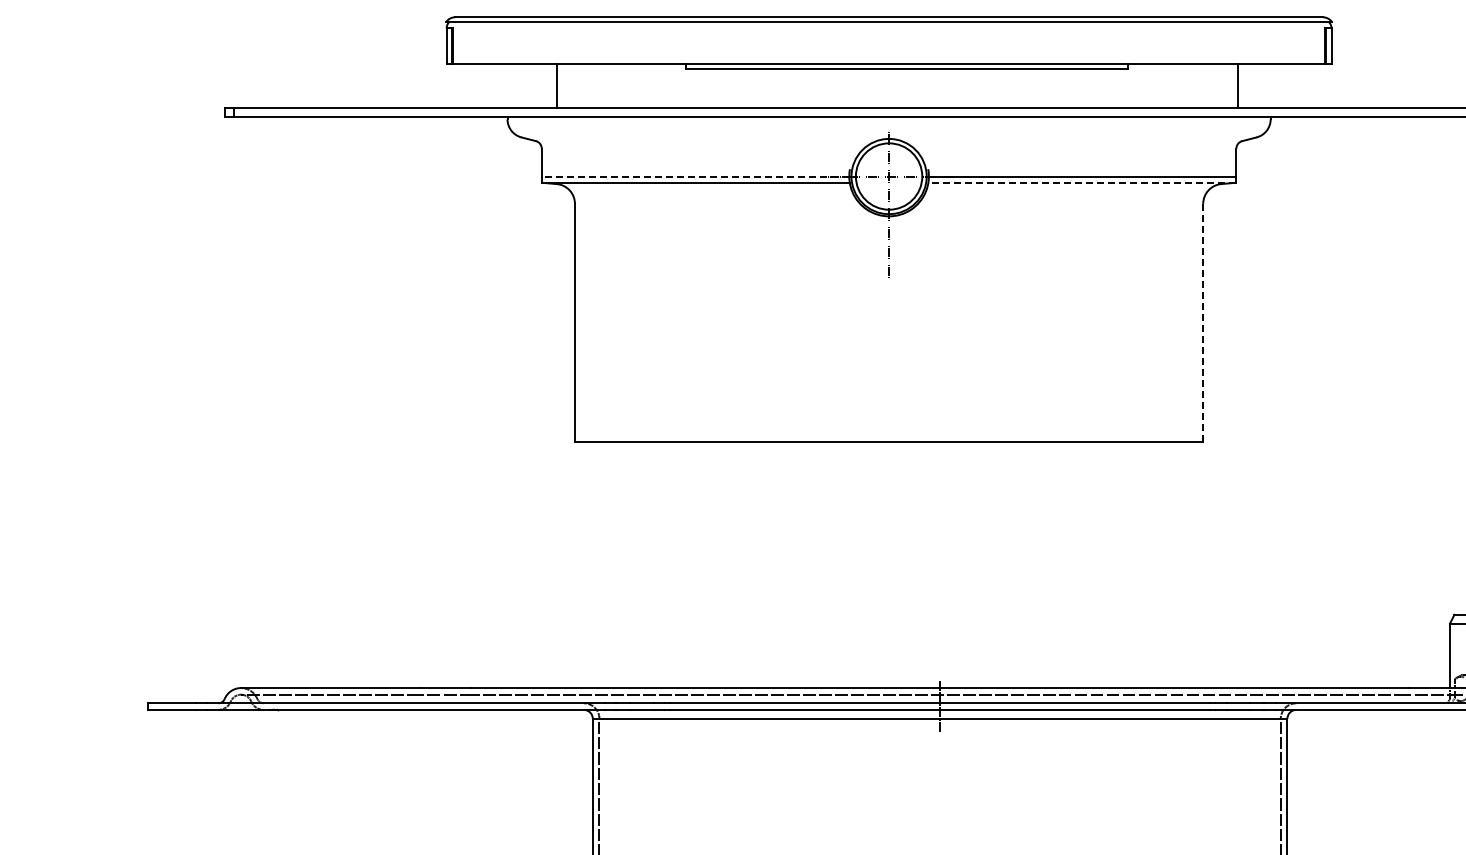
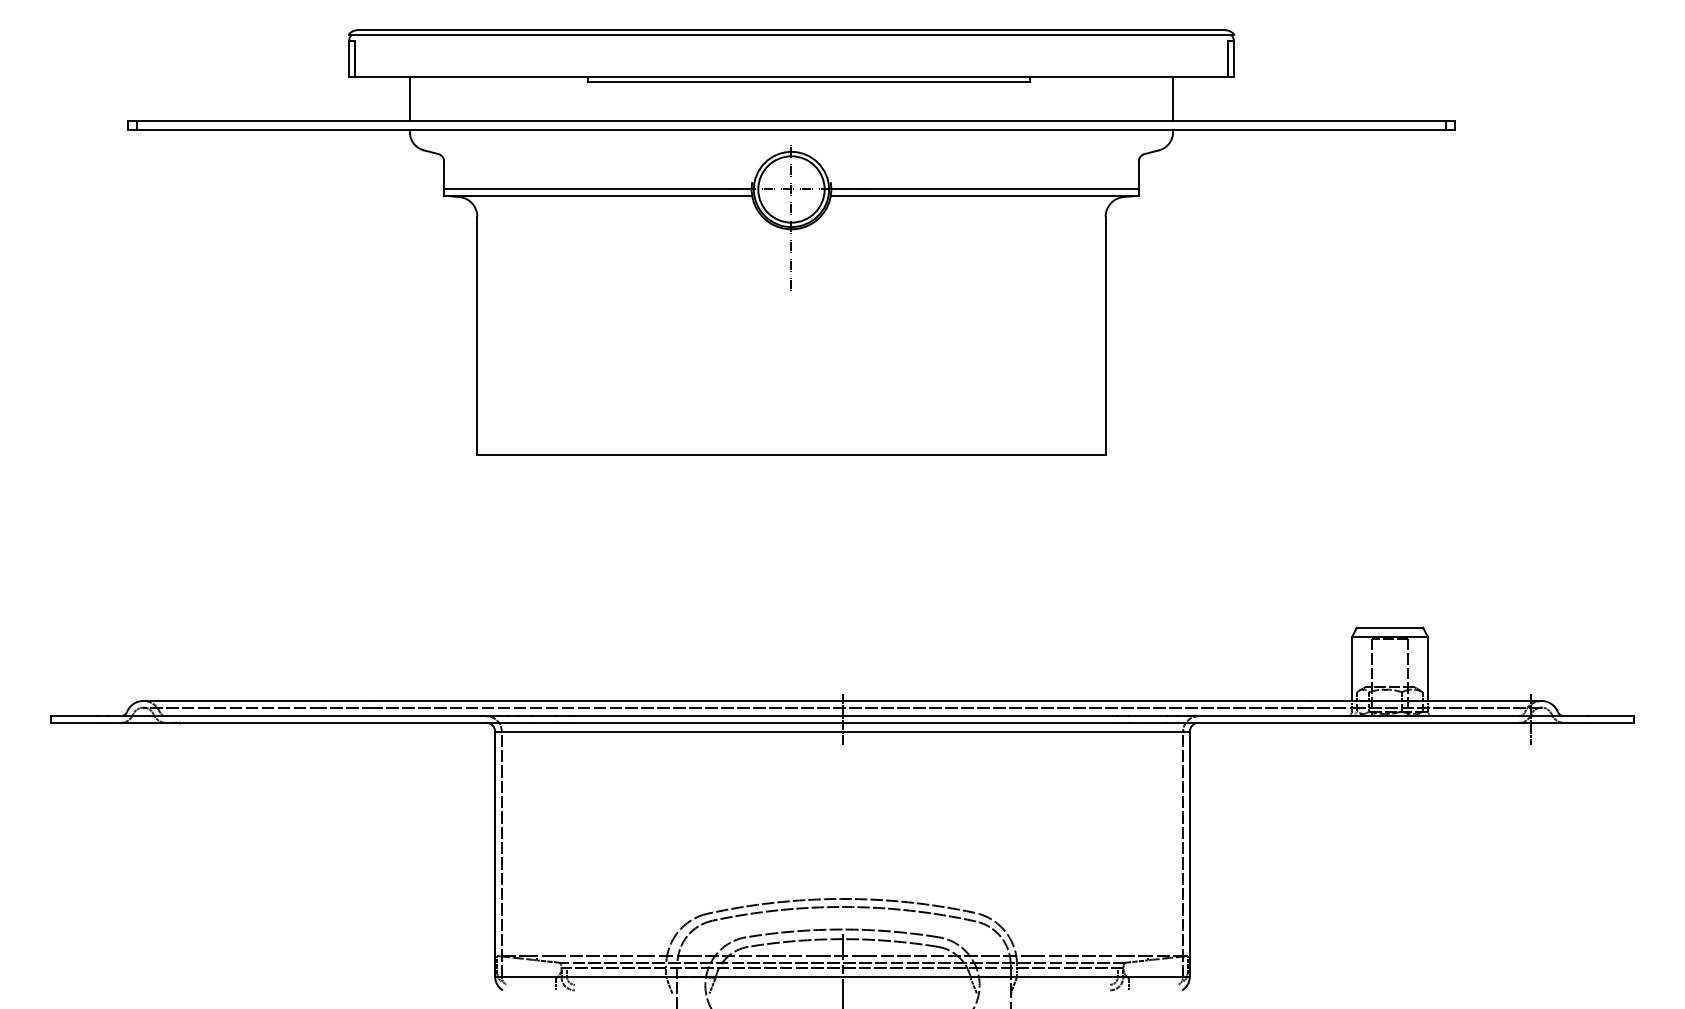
line: (556, 85) -> (409, 98), moved
line: (1238, 85) -> (1173, 98), moved
line: (695, 176) -> (597, 189), dashed -> solid
line: (1082, 183) -> (984, 196), dashed -> solid
line: (1203, 322) -> (1105, 335), dashed -> solid

